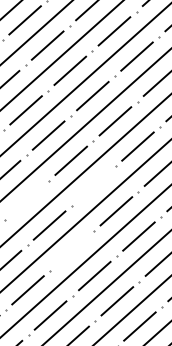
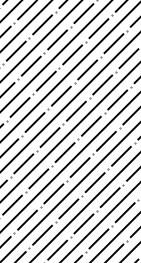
line: (92, 184) -> (60, 95), added
line: (26, 200) -> (19, 107), added
line: (71, 250) -> (49, 137), added

